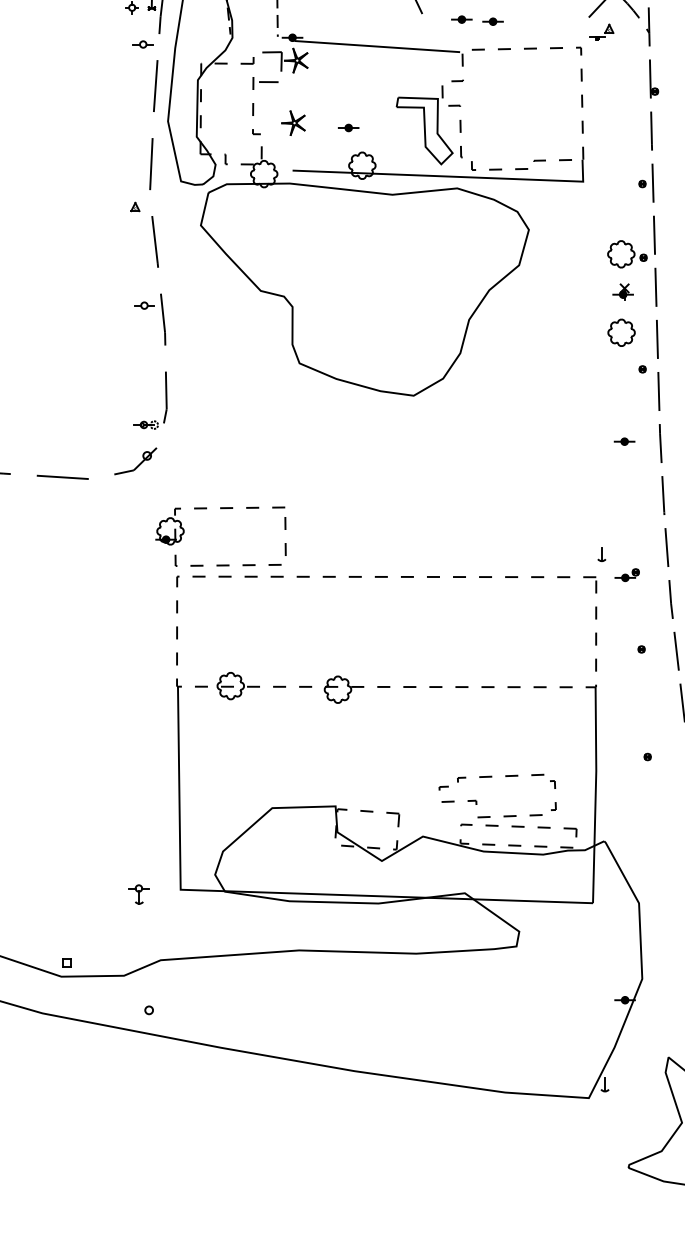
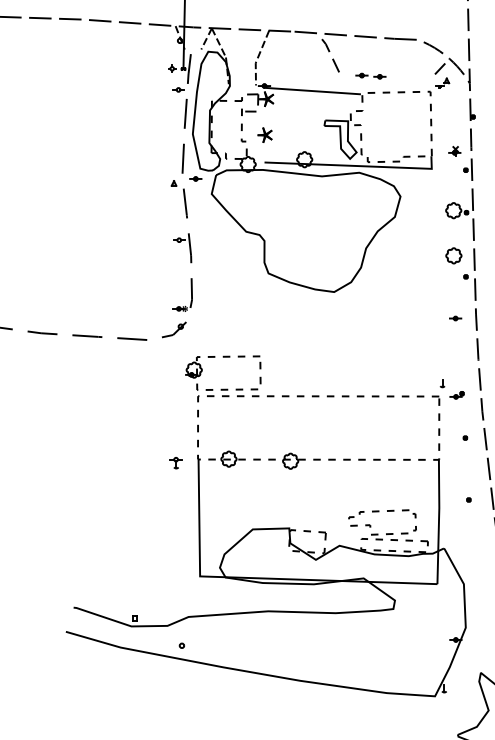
part: (348, 127) -> (195, 178), moved
part: (622, 292) -> (454, 151), moved
part: (137, 895) -> (175, 463), moved

